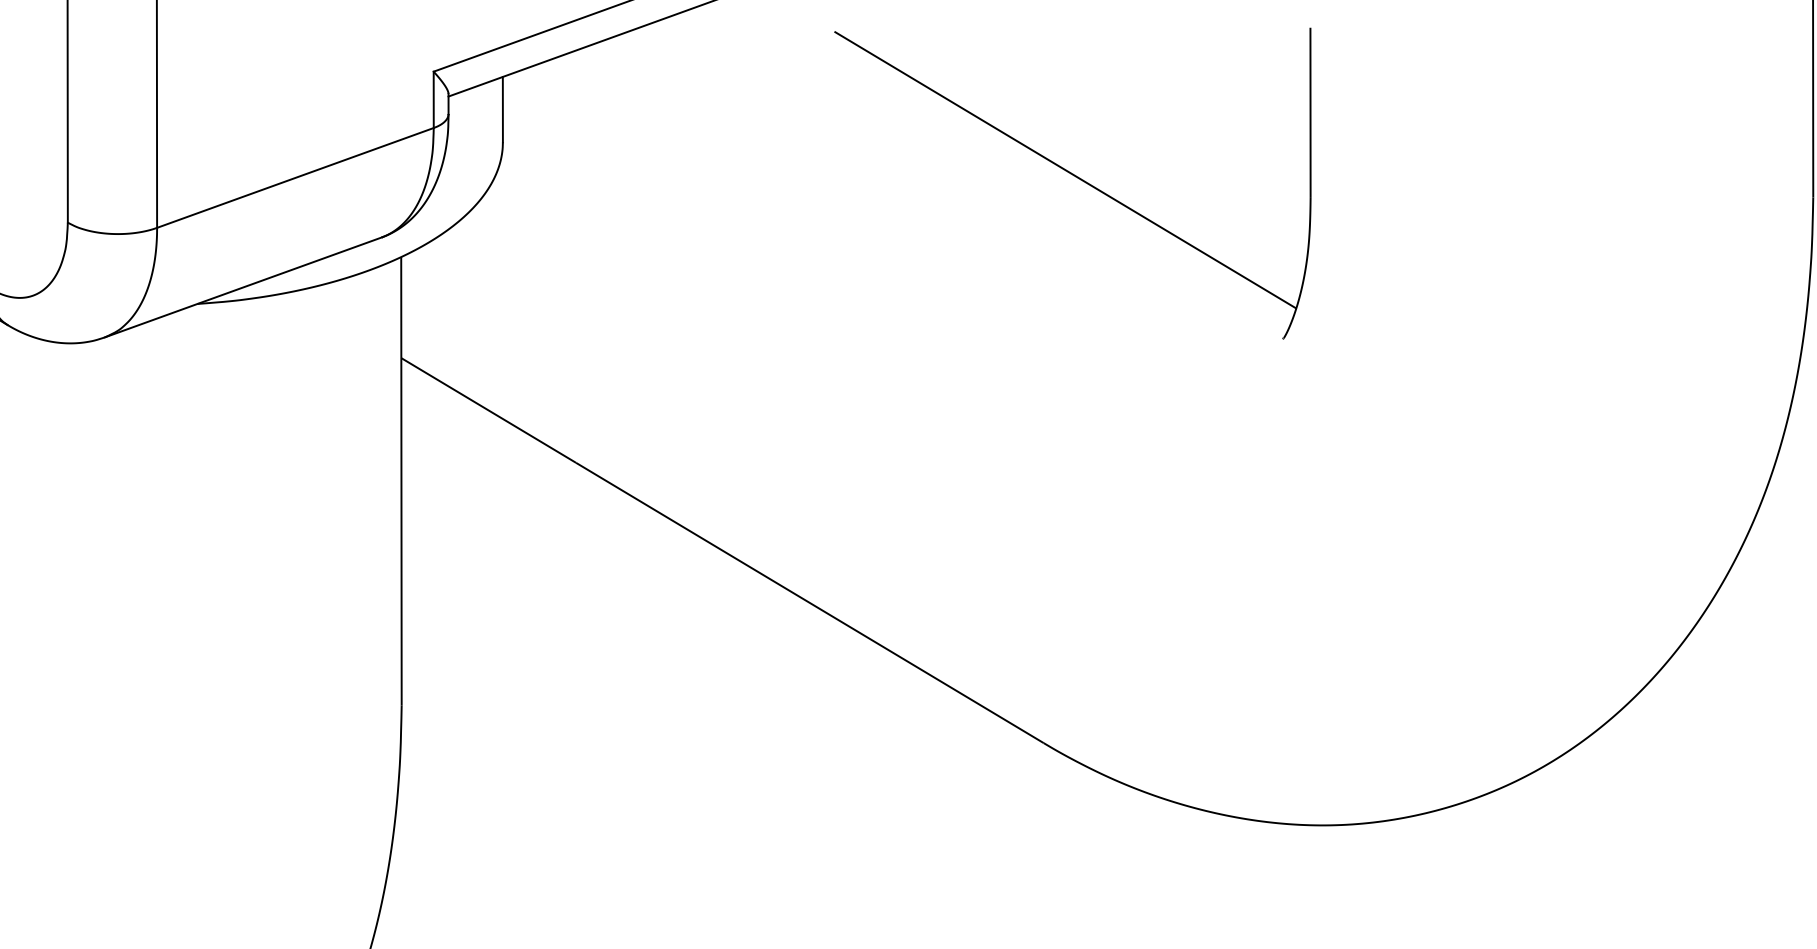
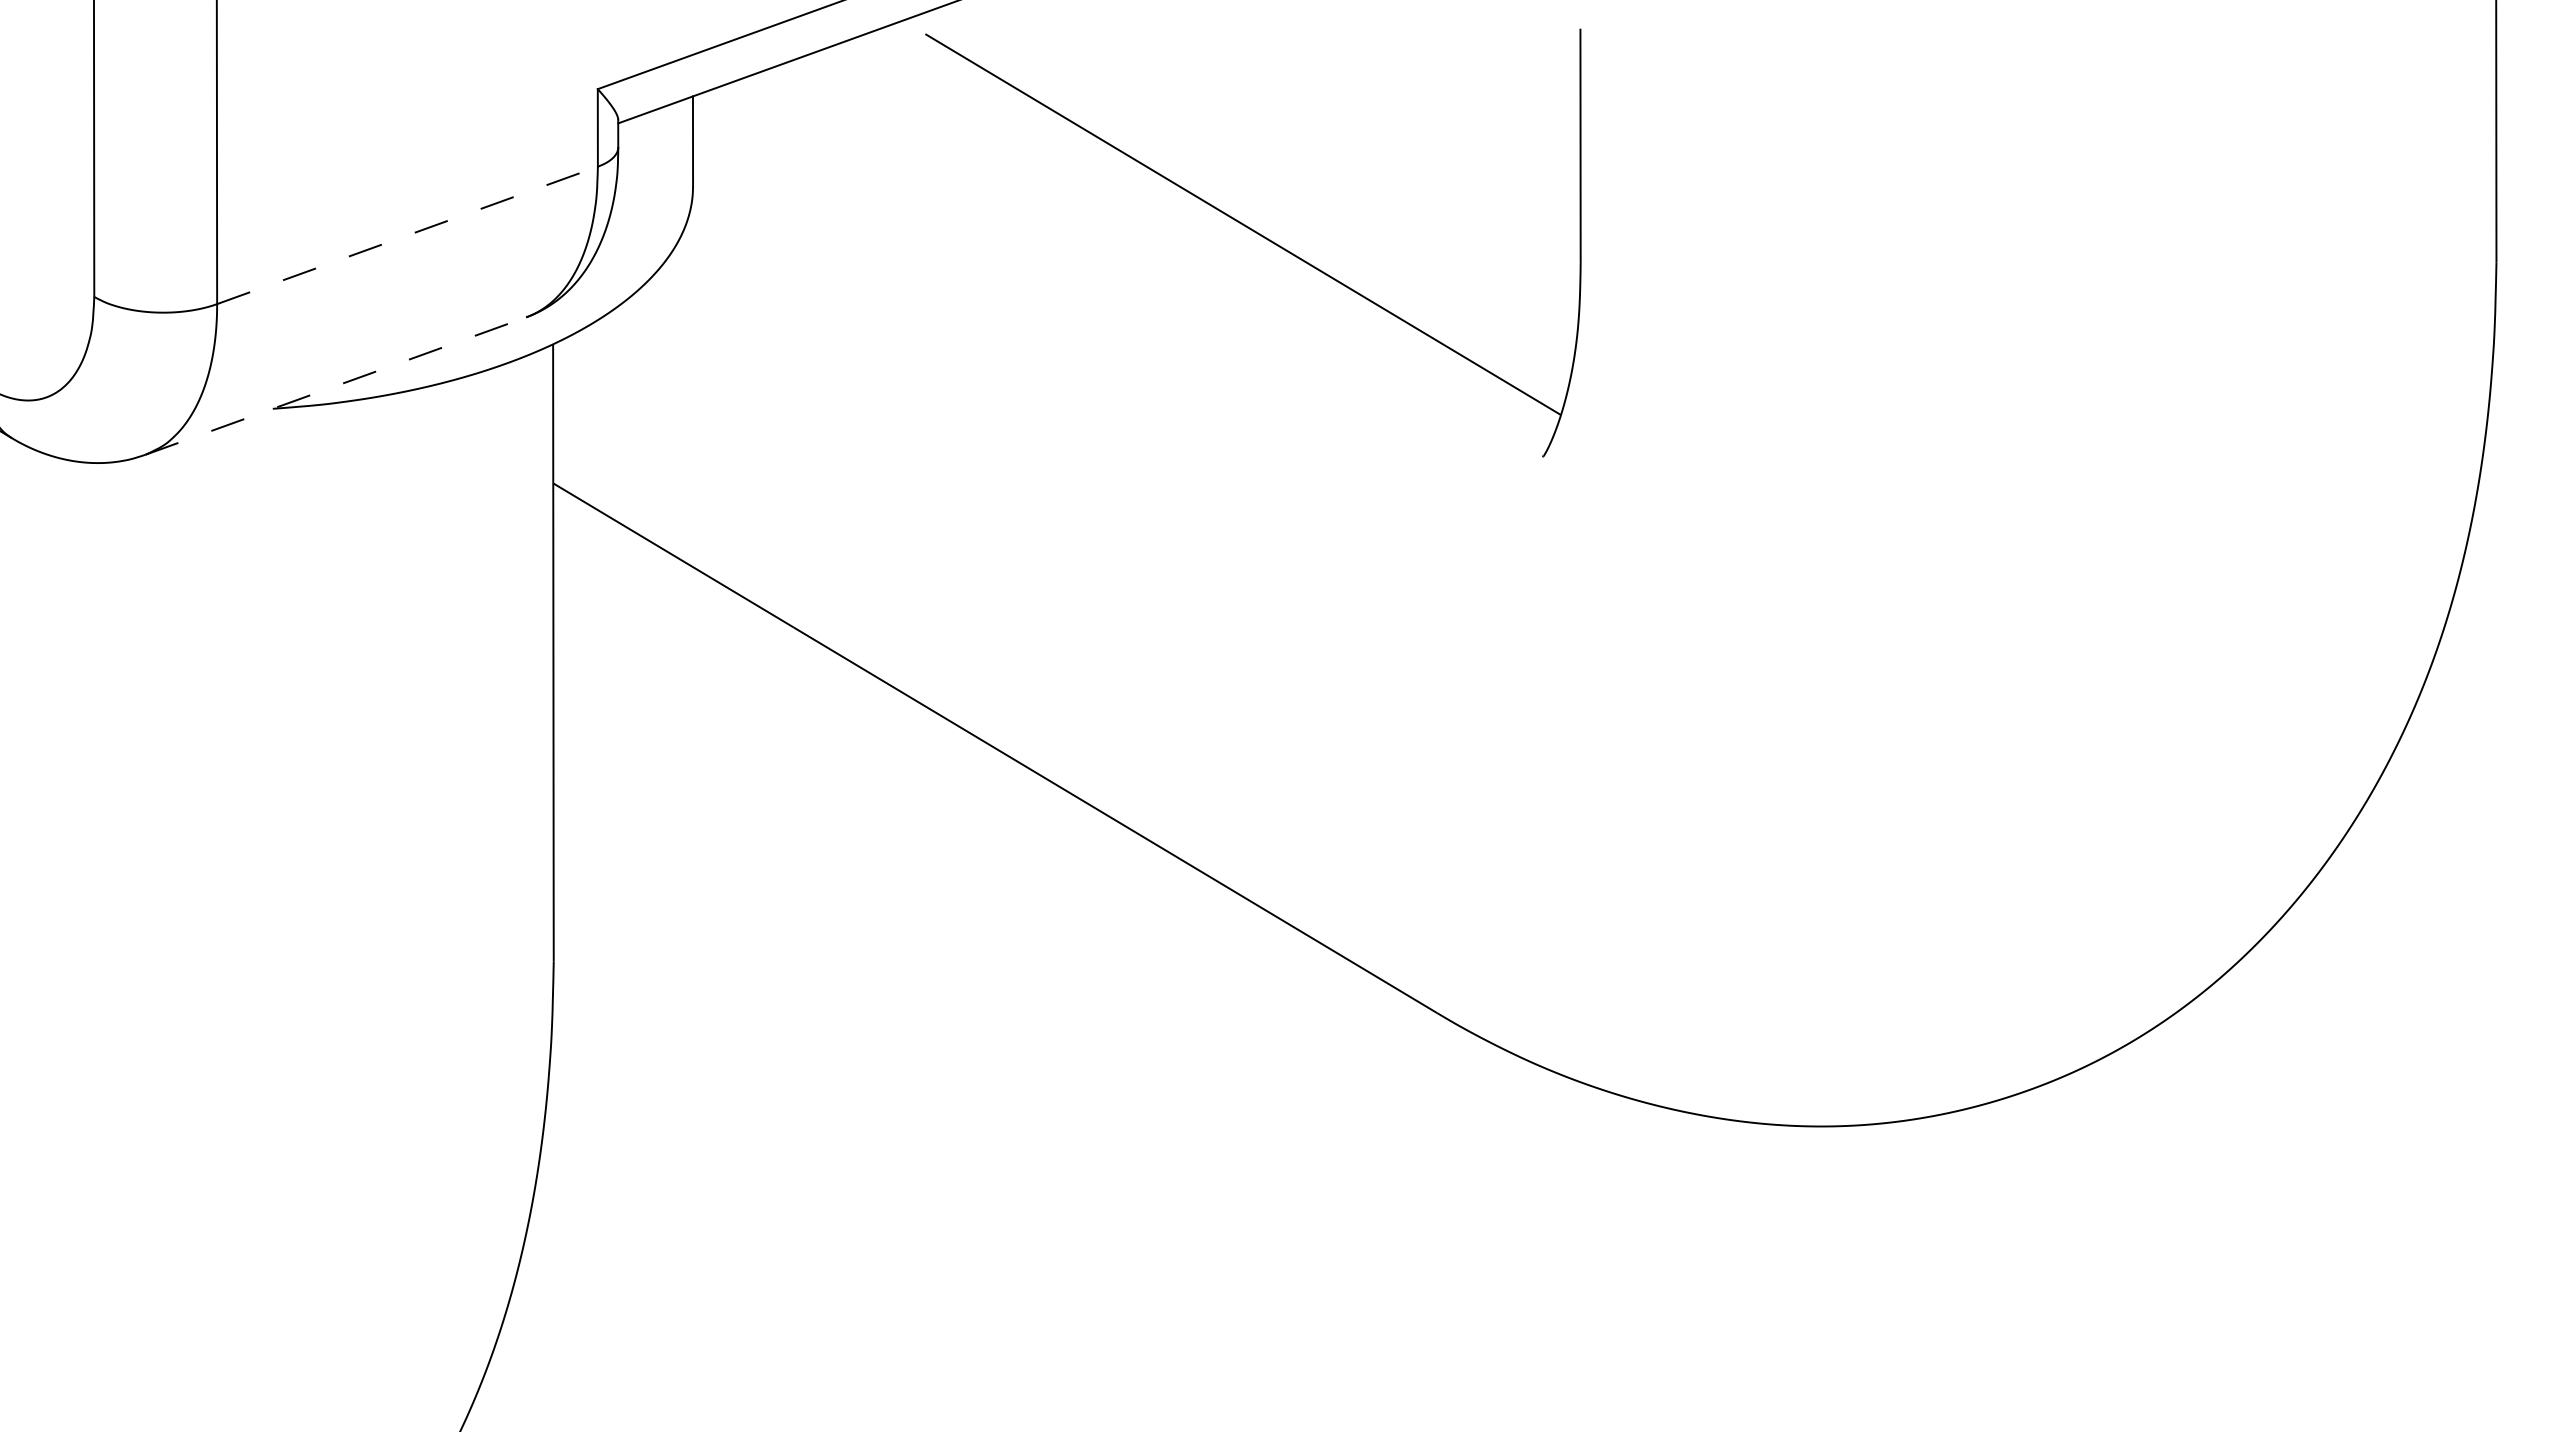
part: (1075, 177) -> (1257, 234), moved
line: (295, 178) -> (407, 235), solid -> dashed
line: (243, 287) -> (336, 385), solid -> dashed

